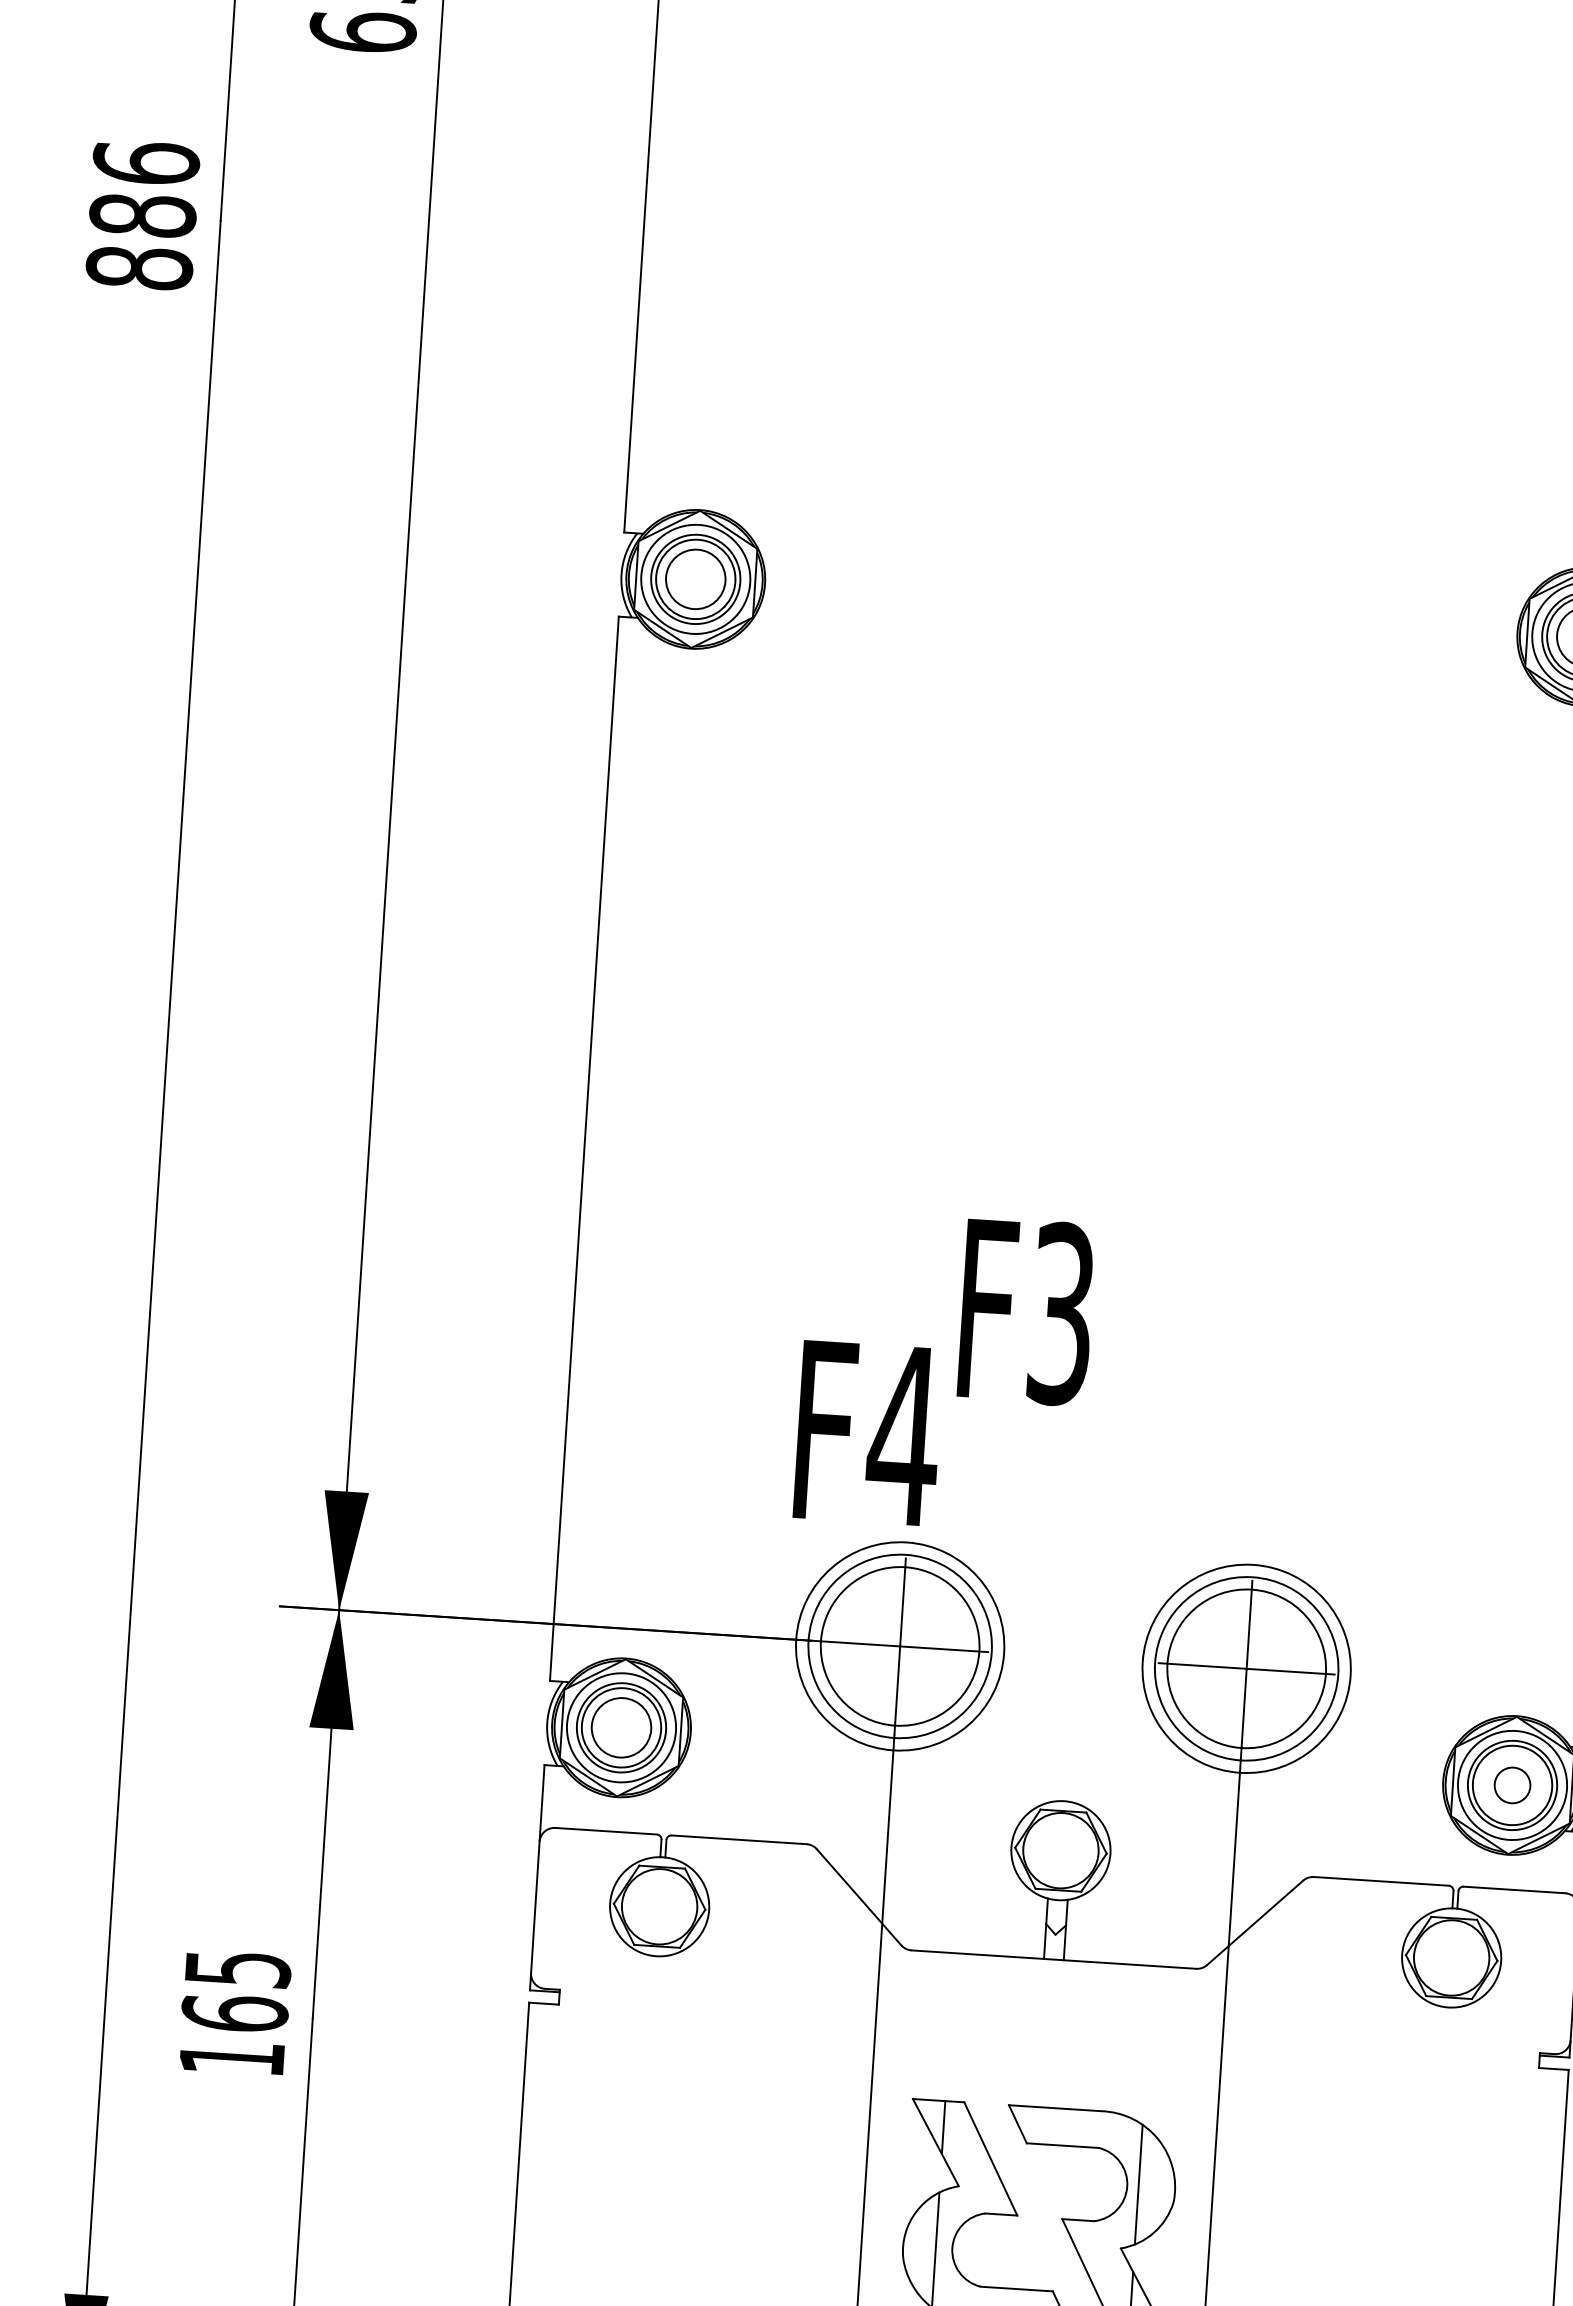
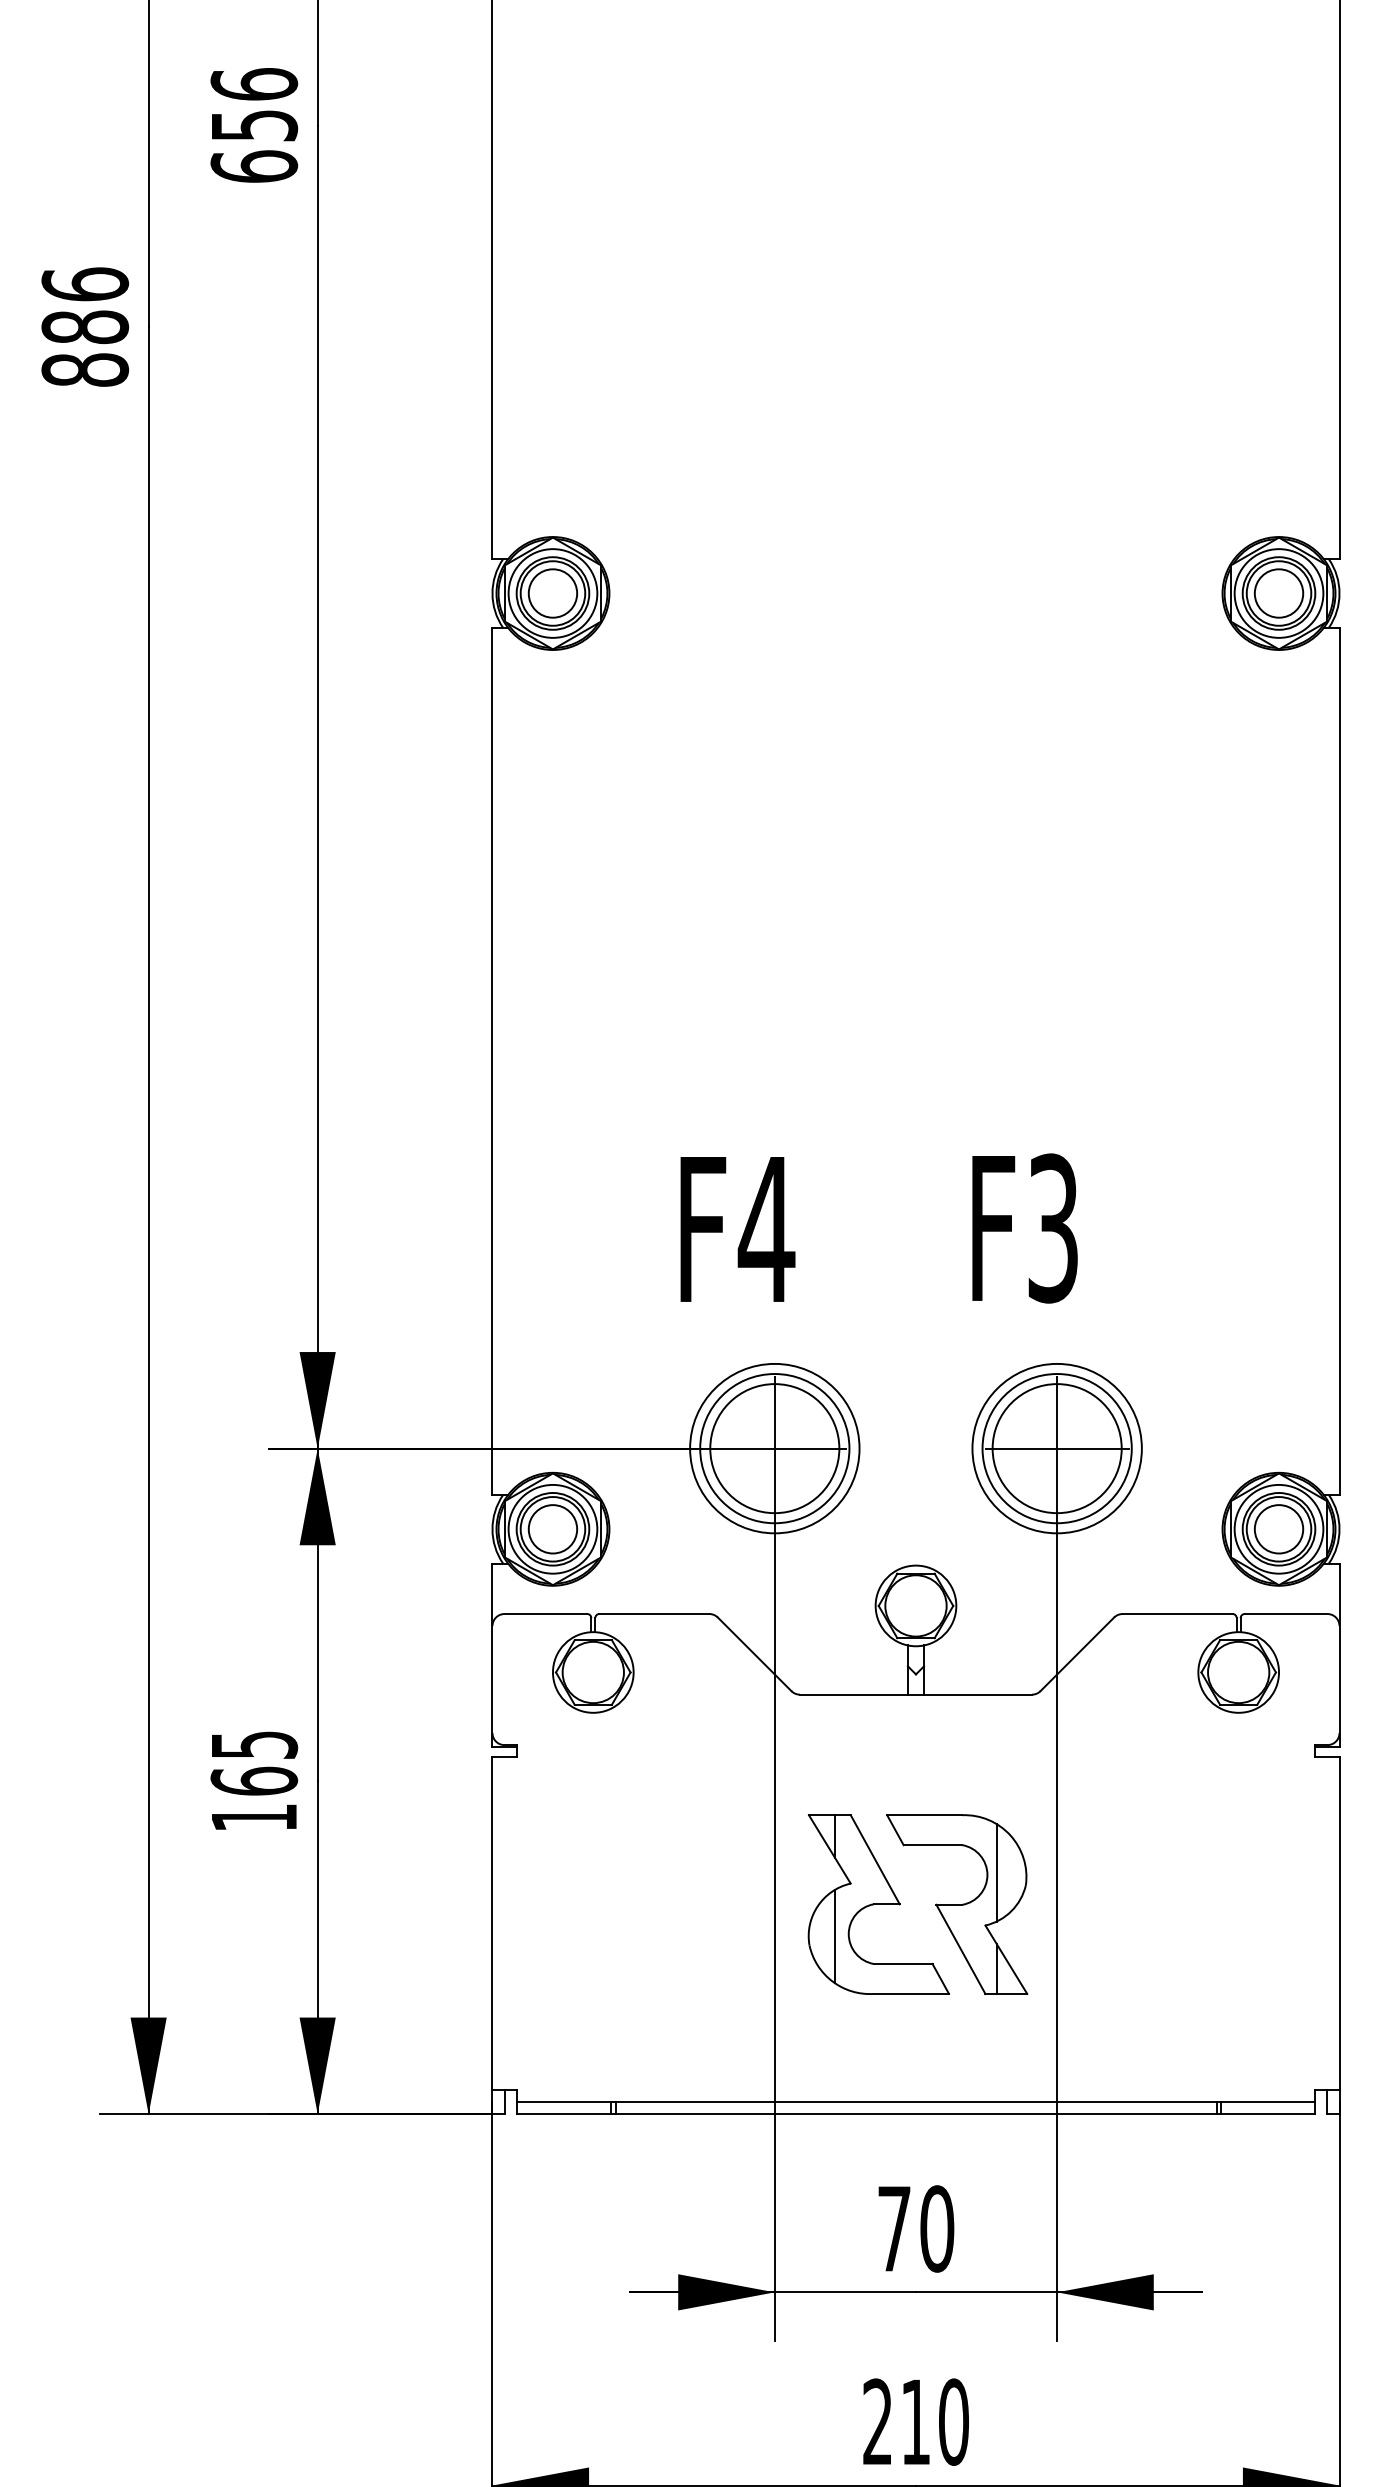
text: (1026, 1311) -> (1024, 1228), moved
text: (867, 1433) -> (737, 1229), moved
circle: (1511, 1785) -> (1278, 1529), size x1.67

